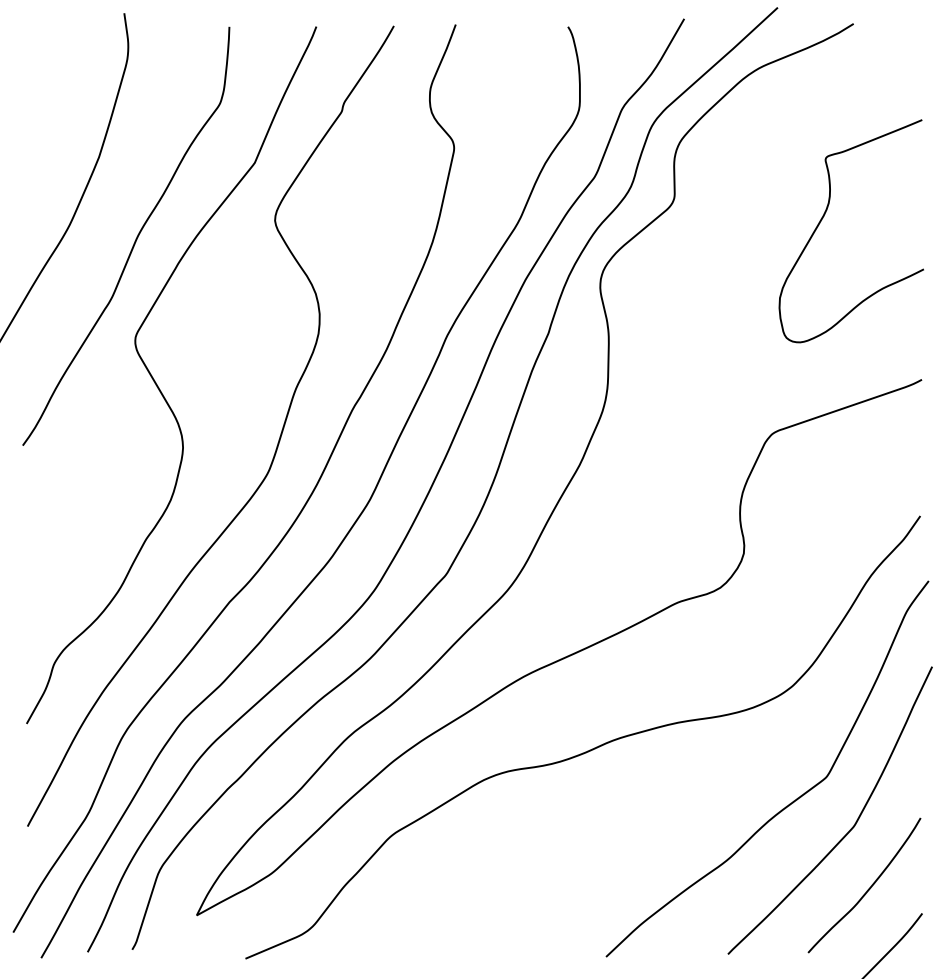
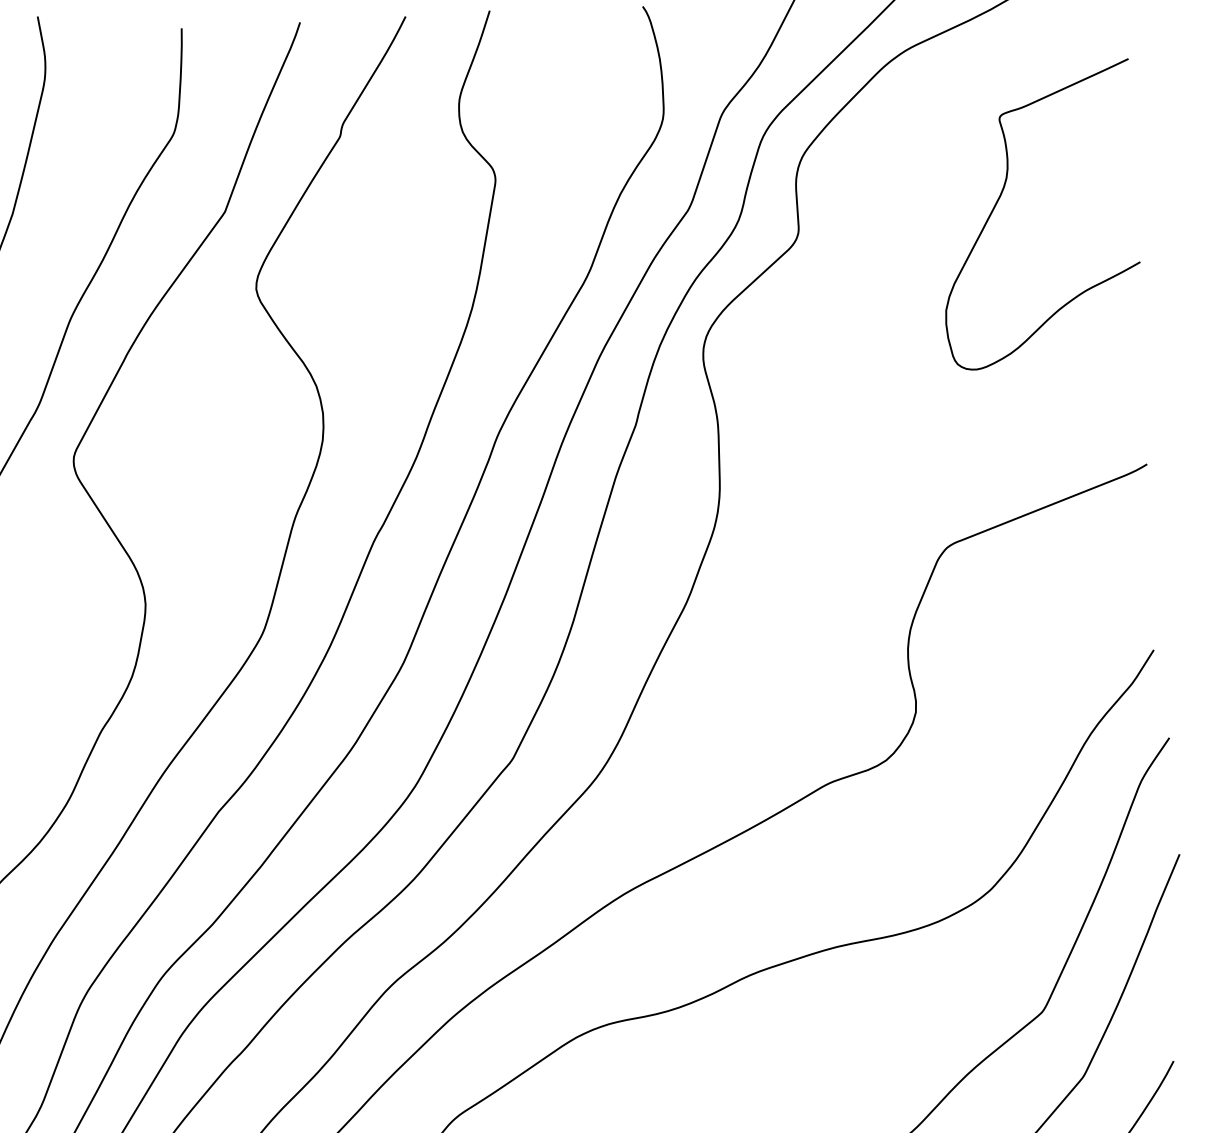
curve: (823, 218) -> (1000, 199), moved

